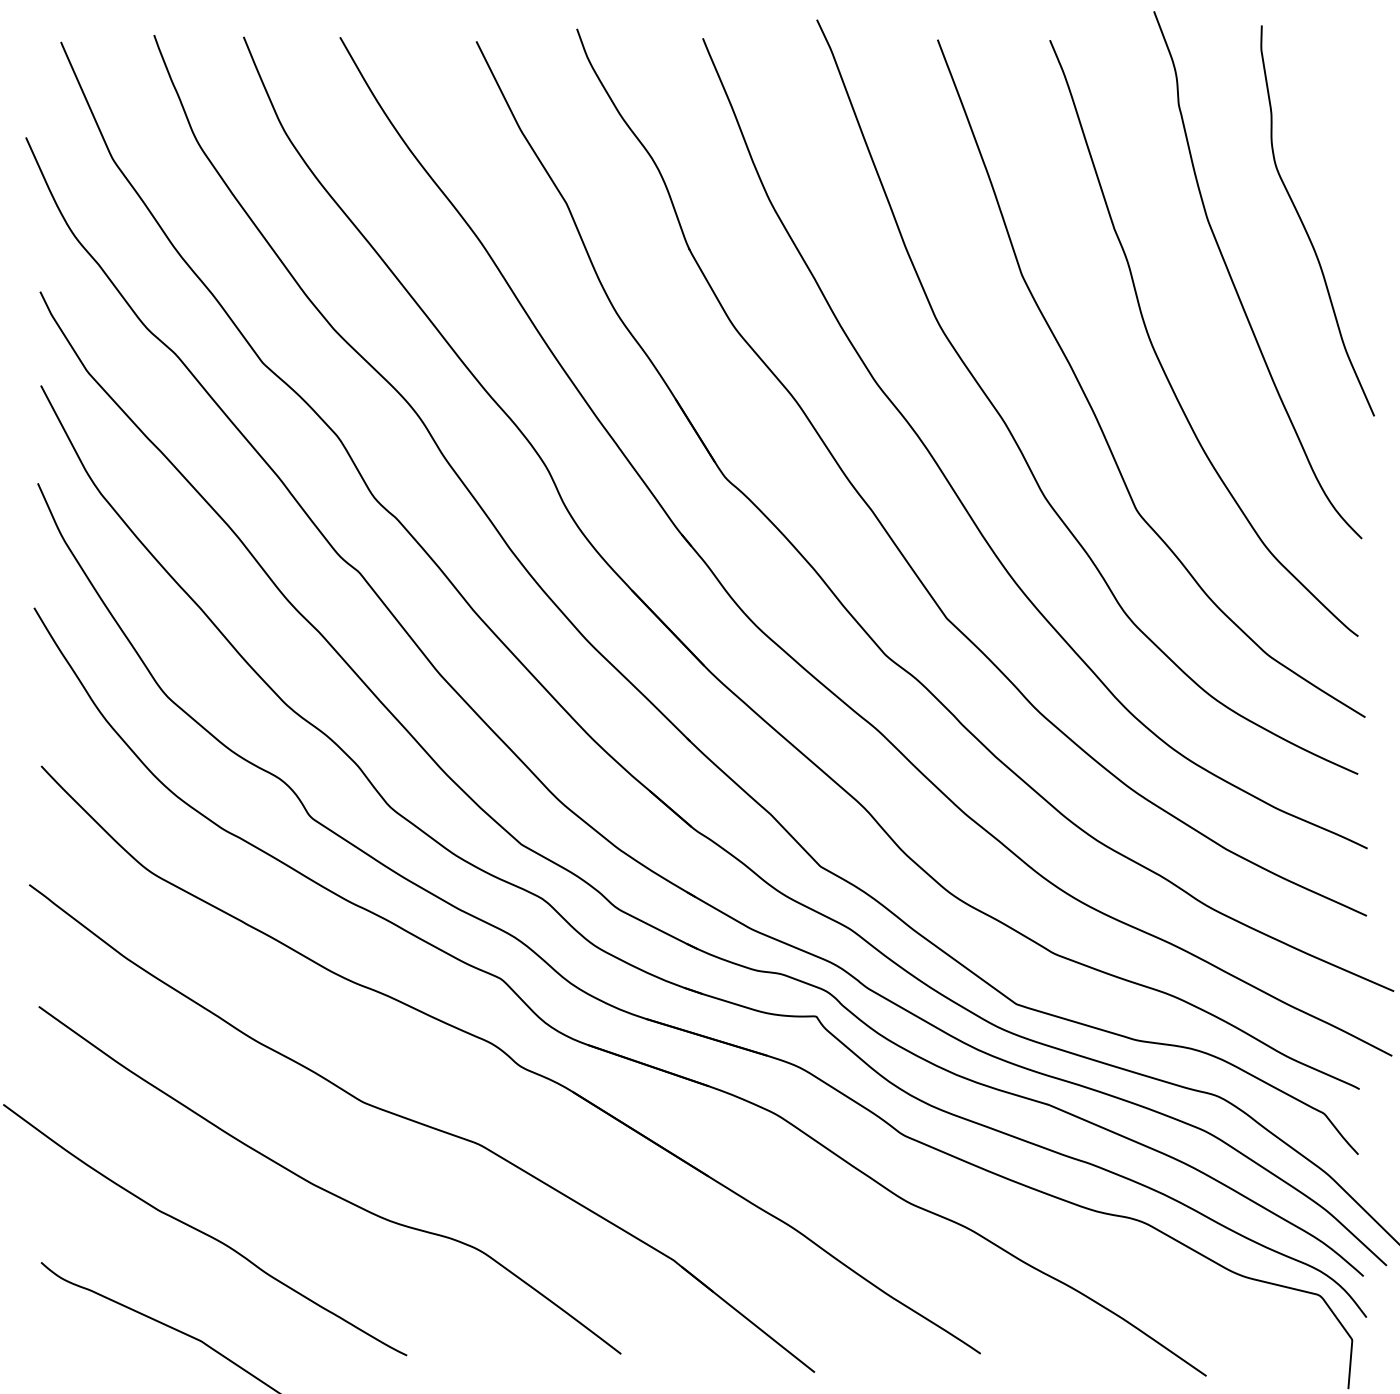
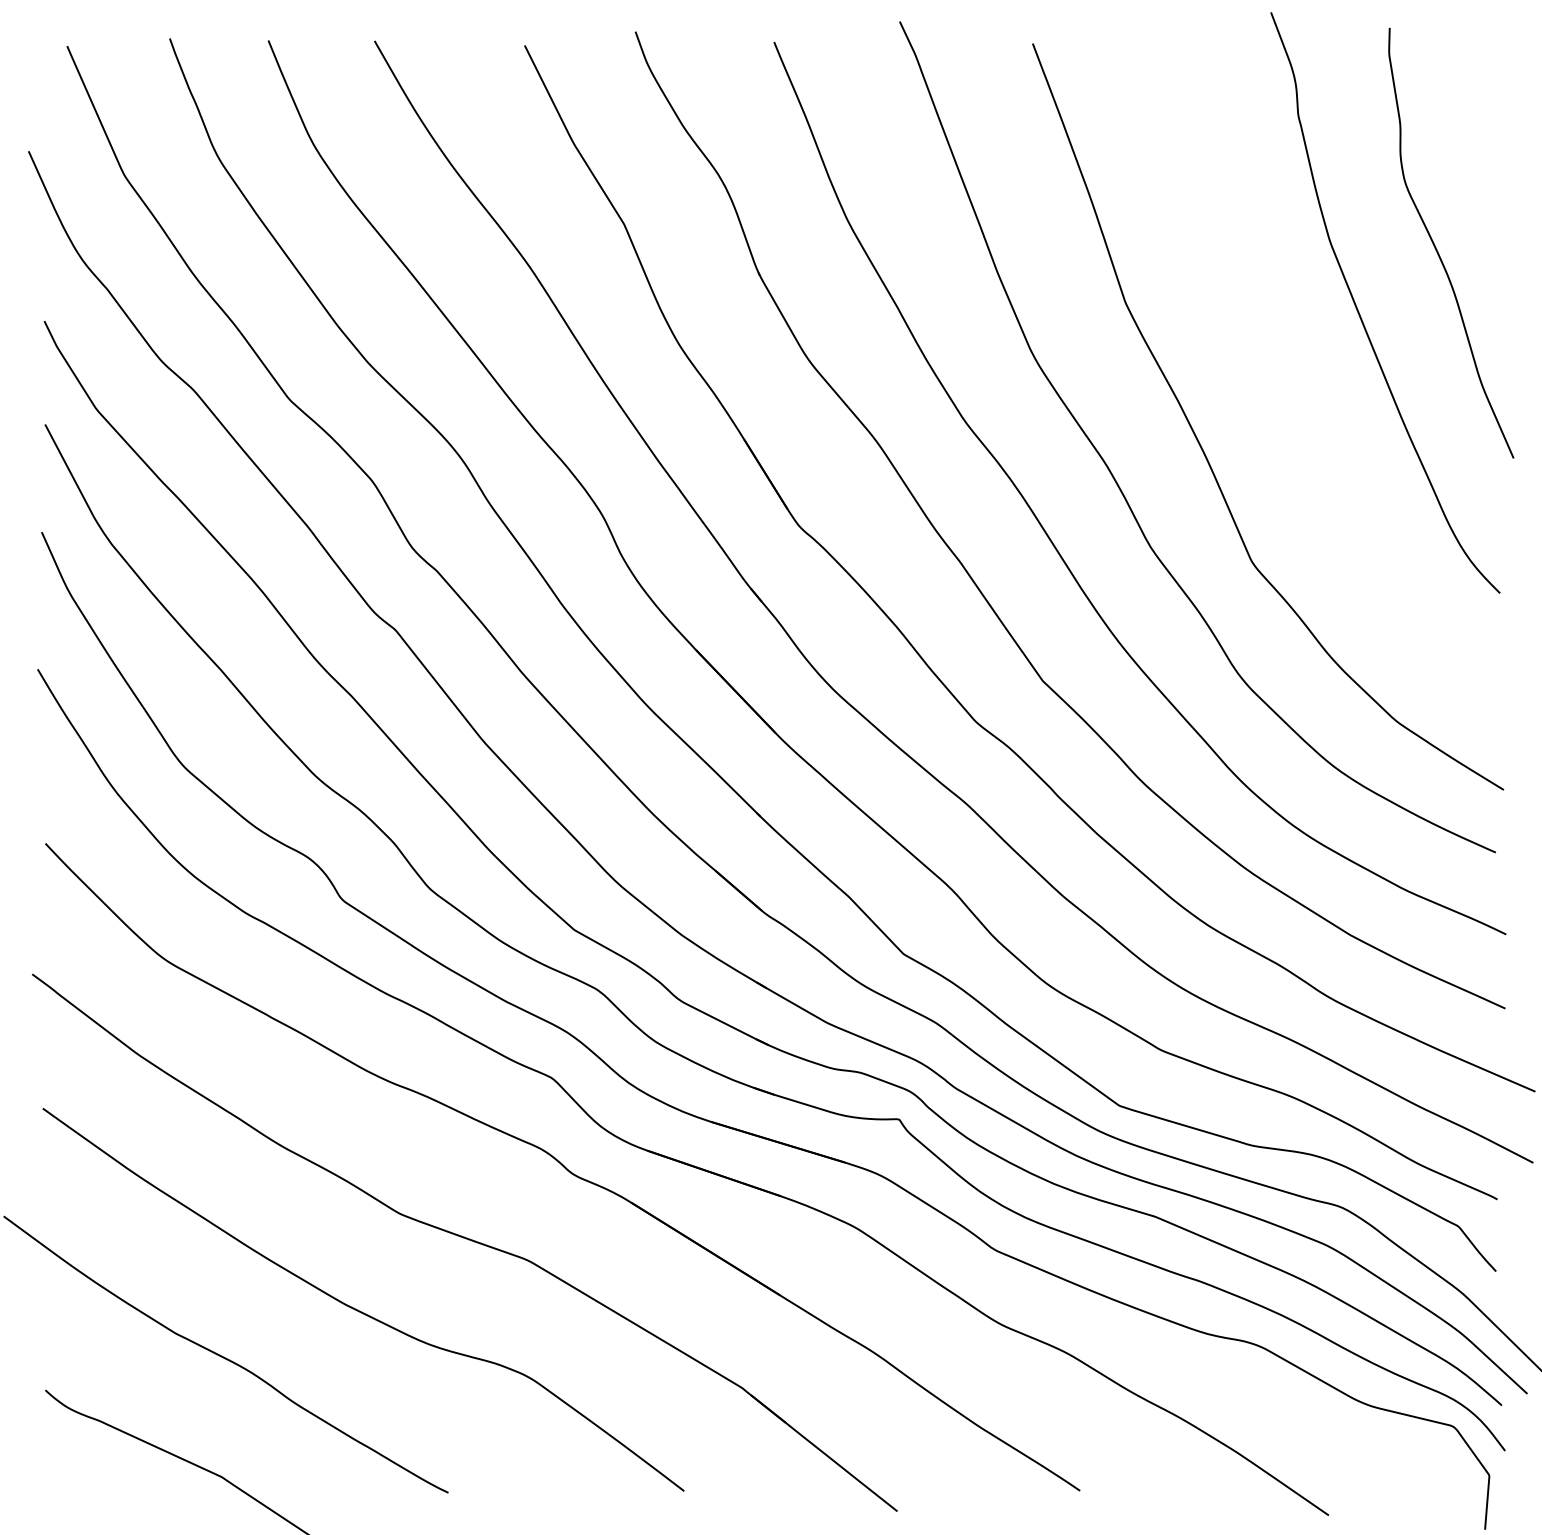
curve: (1159, 360) -> (1277, 396), removed

